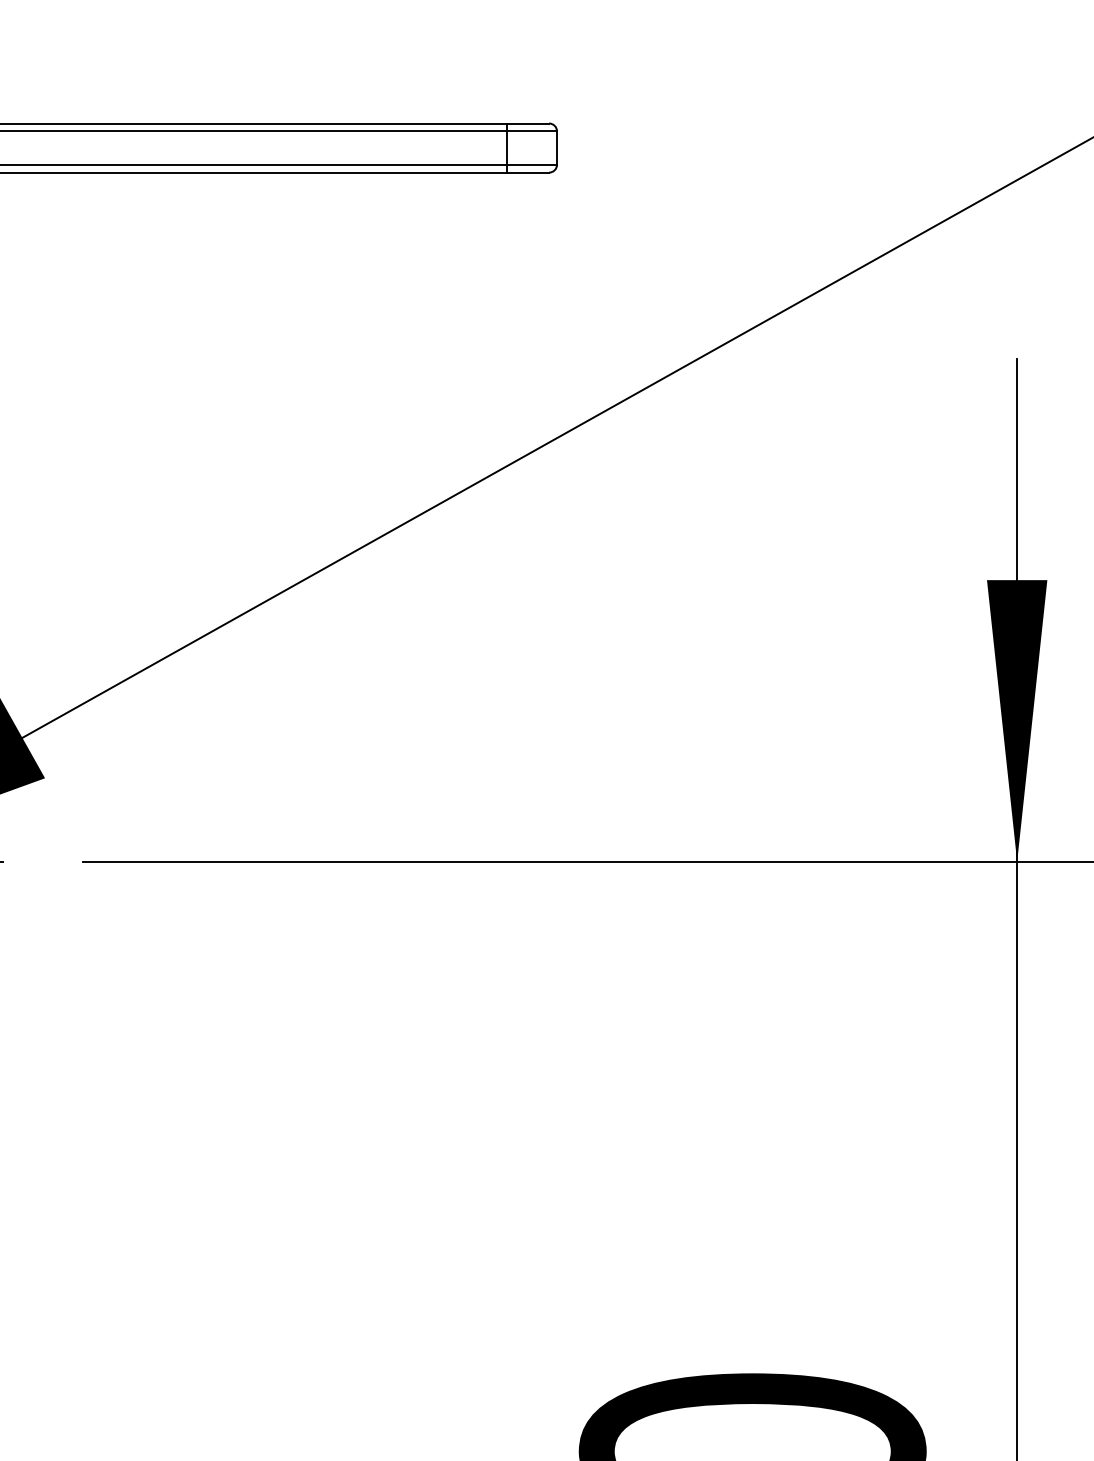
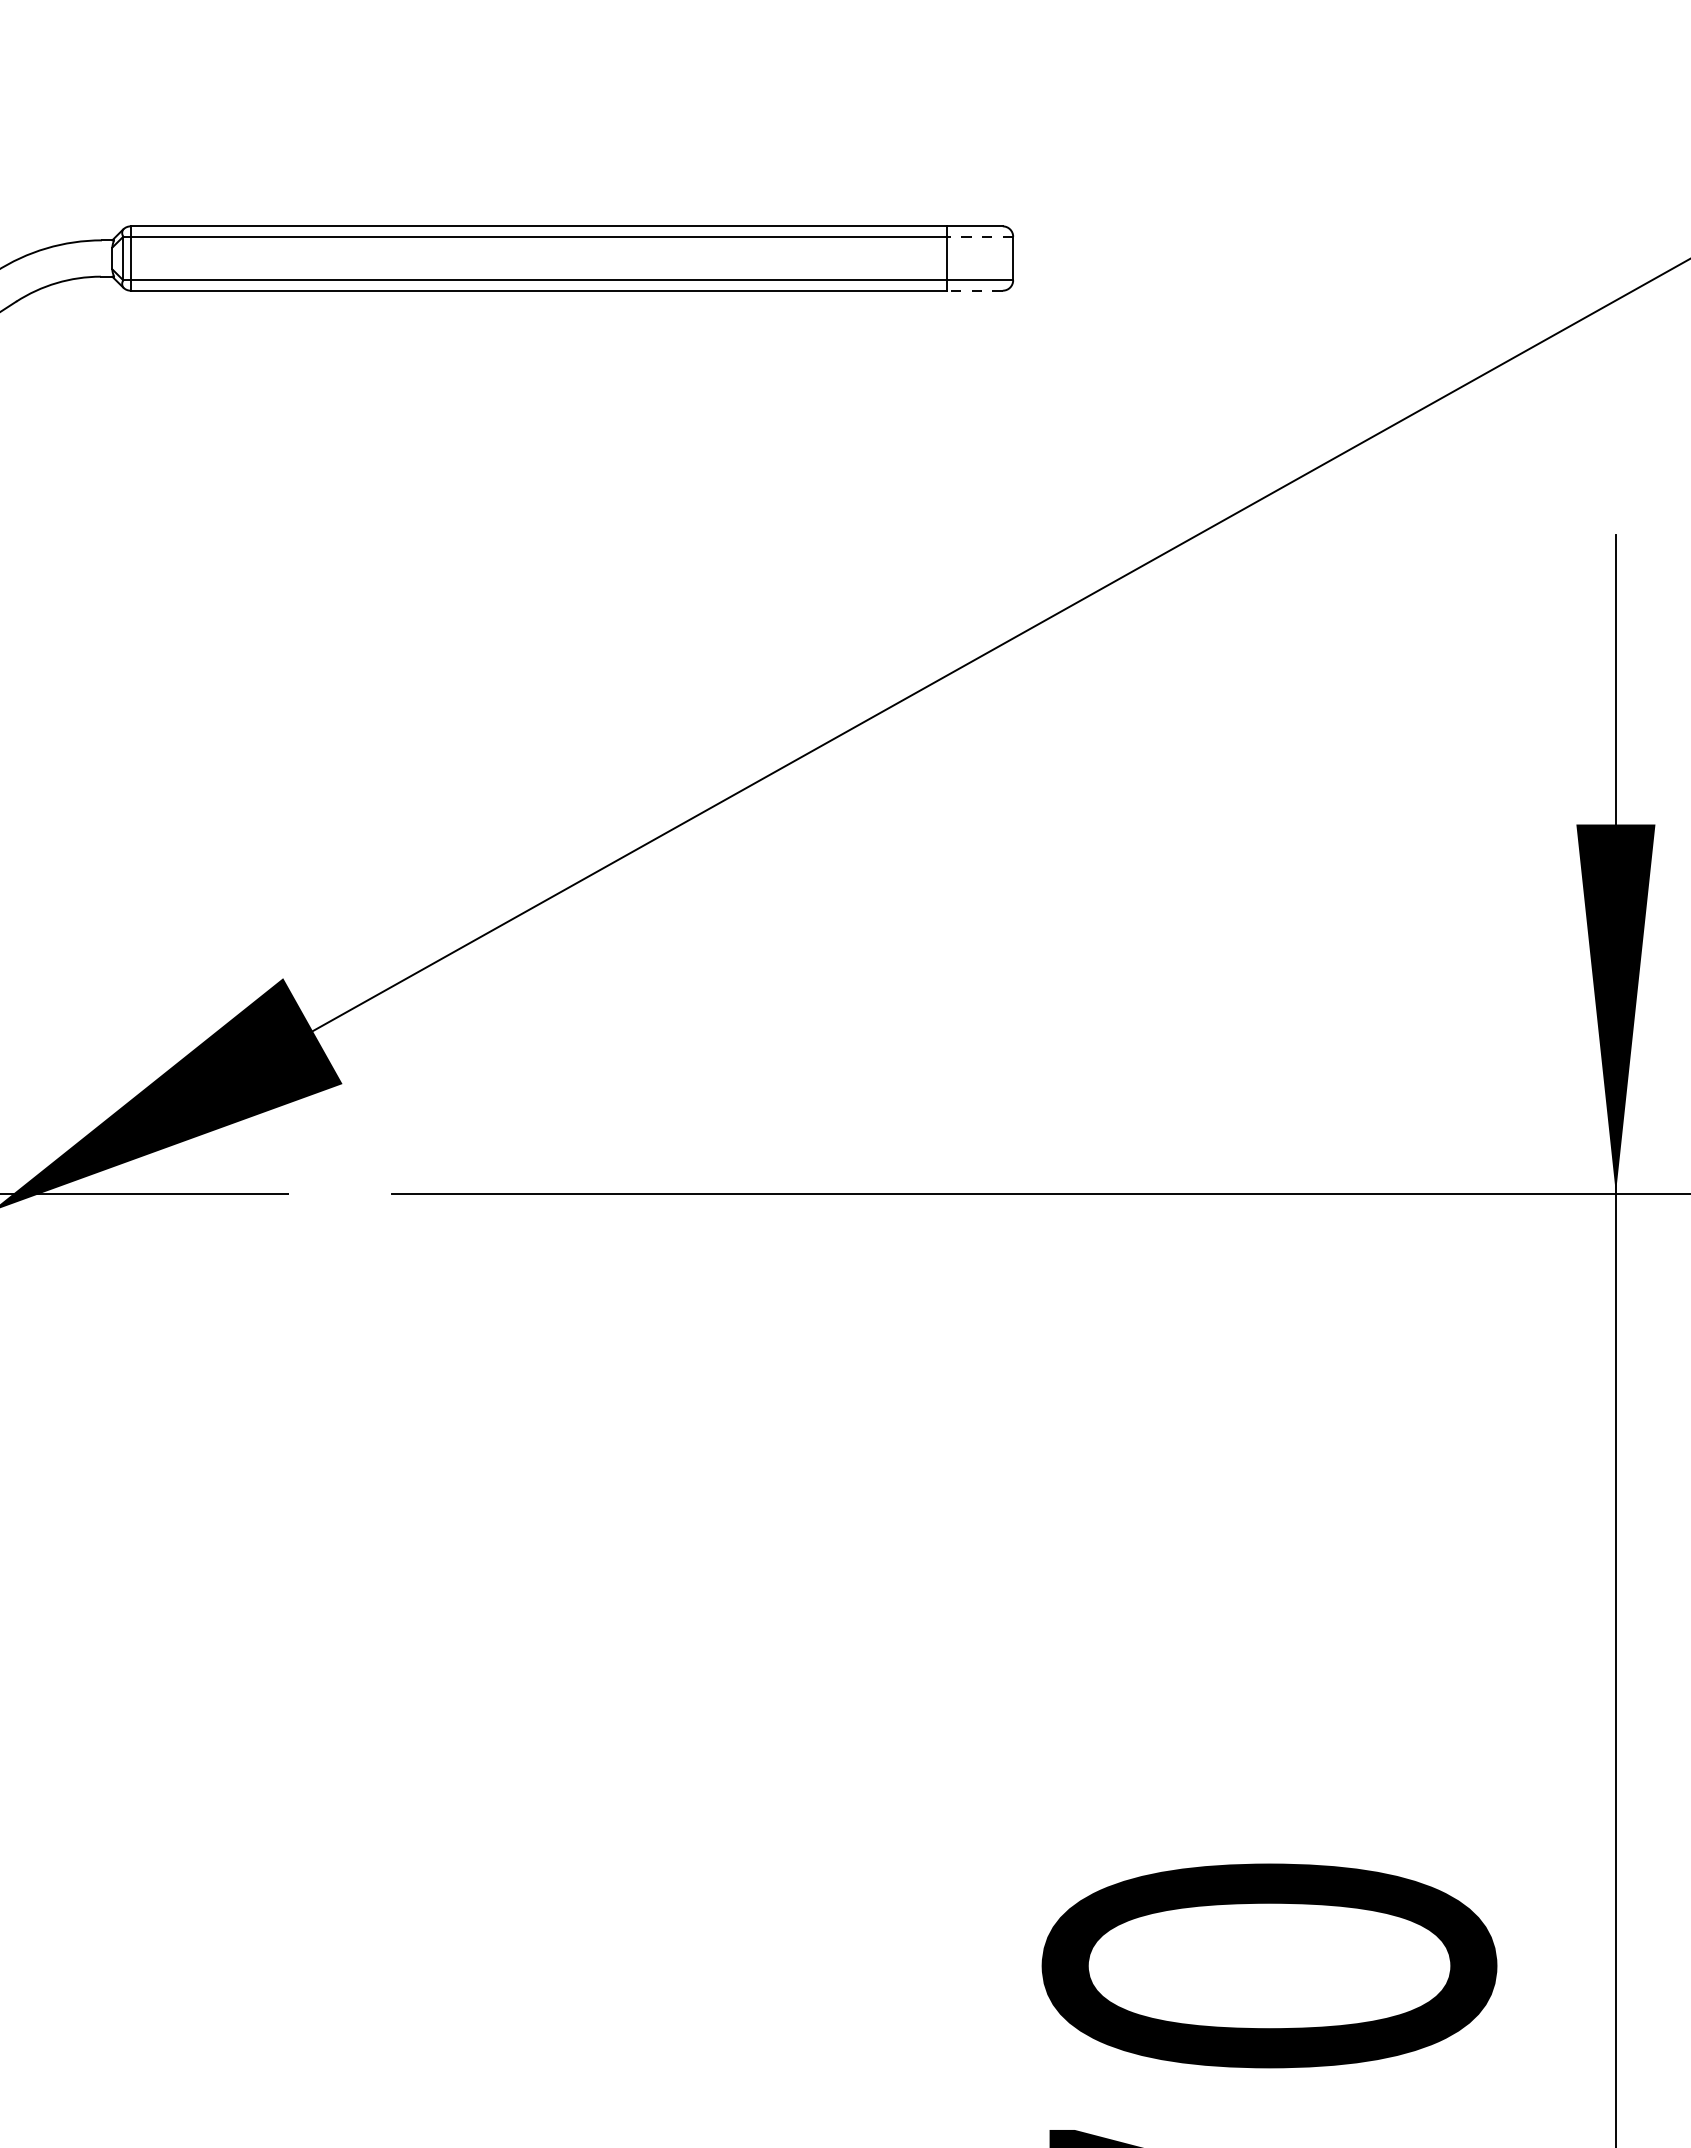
line: (532, 131) -> (980, 236), solid -> dashed
line: (528, 172) -> (975, 290), solid -> dashed

